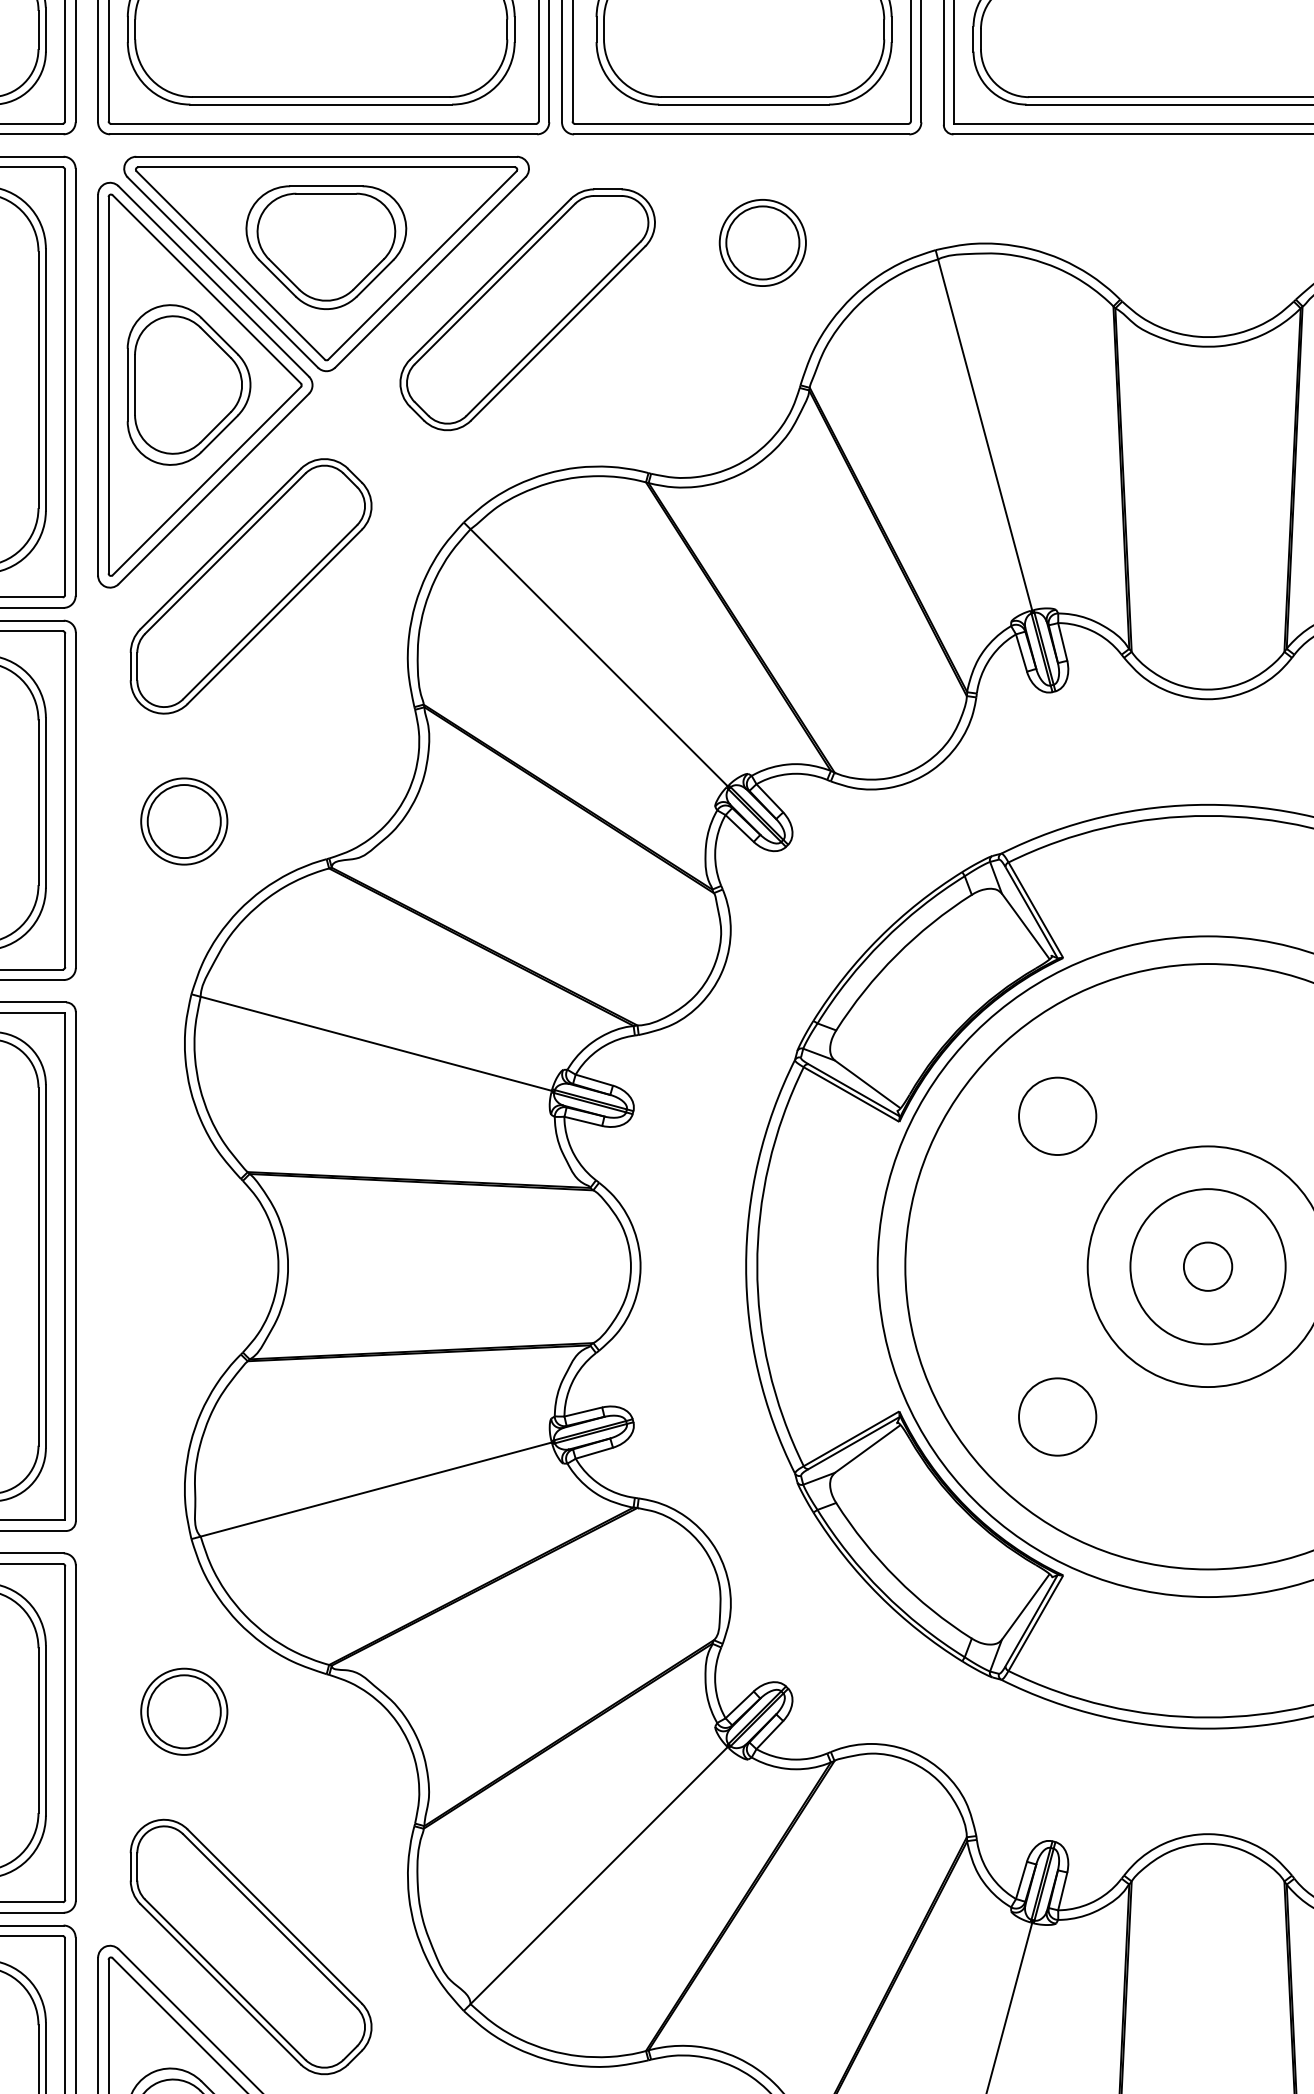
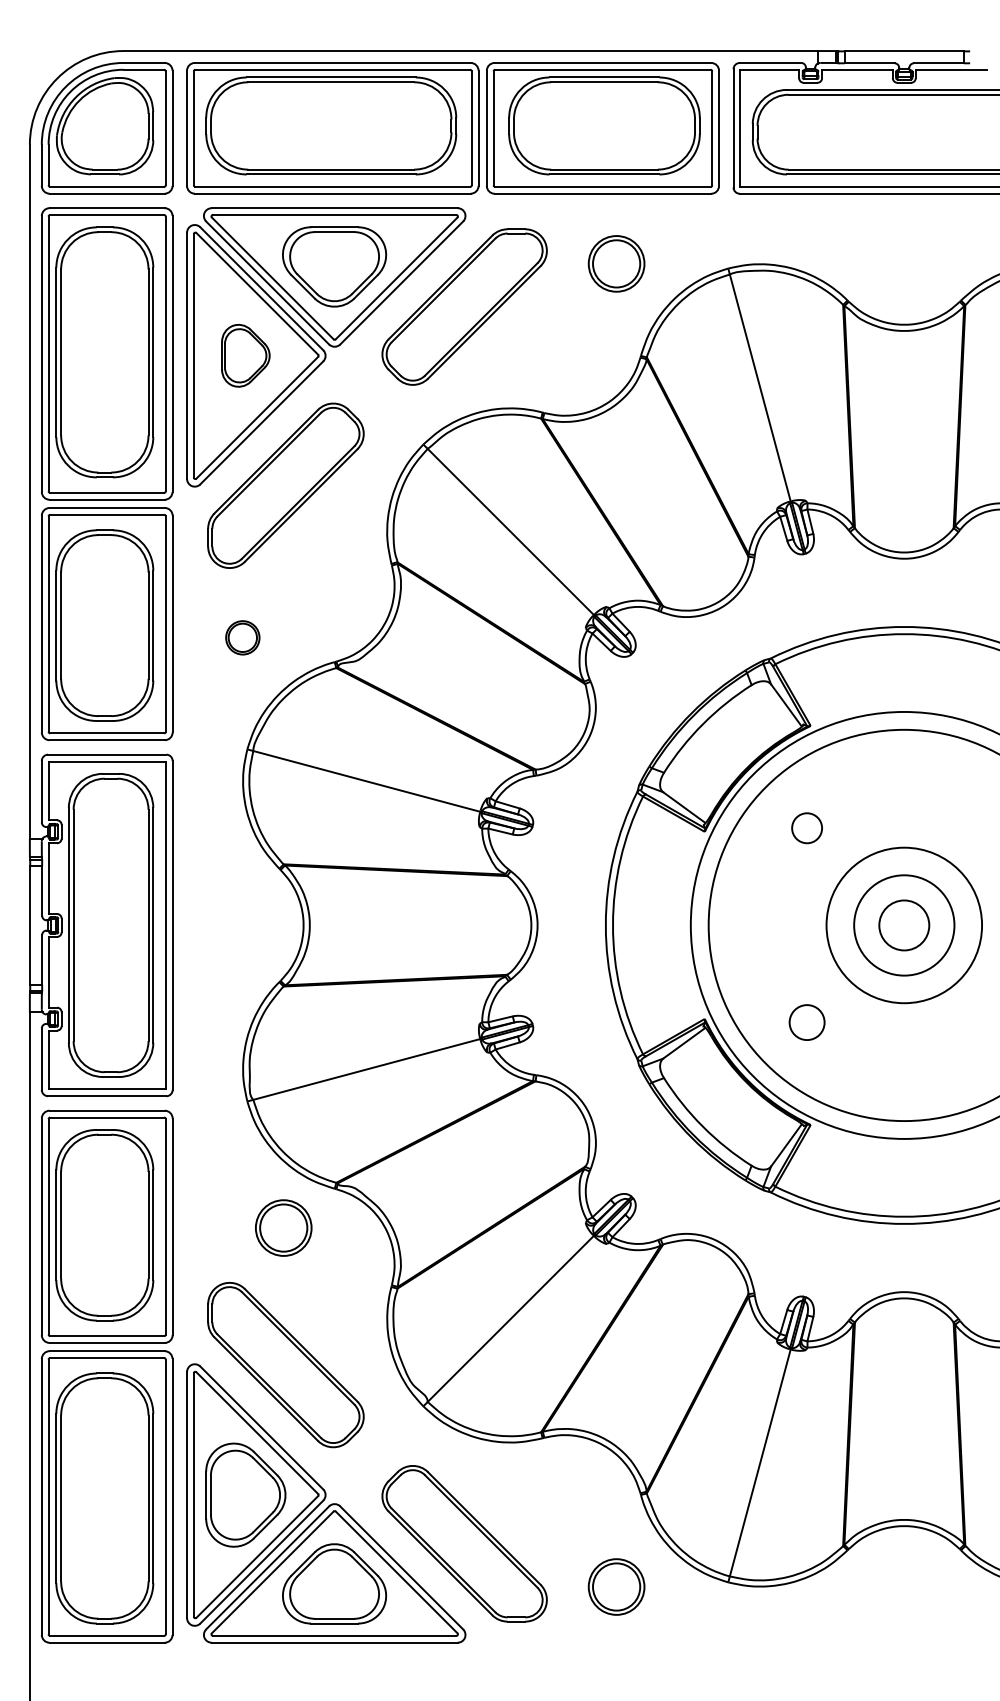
part: (188, 384) -> (245, 355), size x0.6
part: (183, 821) -> (242, 637), size x0.6
circle: (1058, 1116) -> (807, 828), size x0.6
circle: (1206, 1266) -> (903, 925), size x1.6
circle: (1058, 1416) -> (807, 1022), size x0.7
part: (183, 1710) -> (283, 1227), moved

